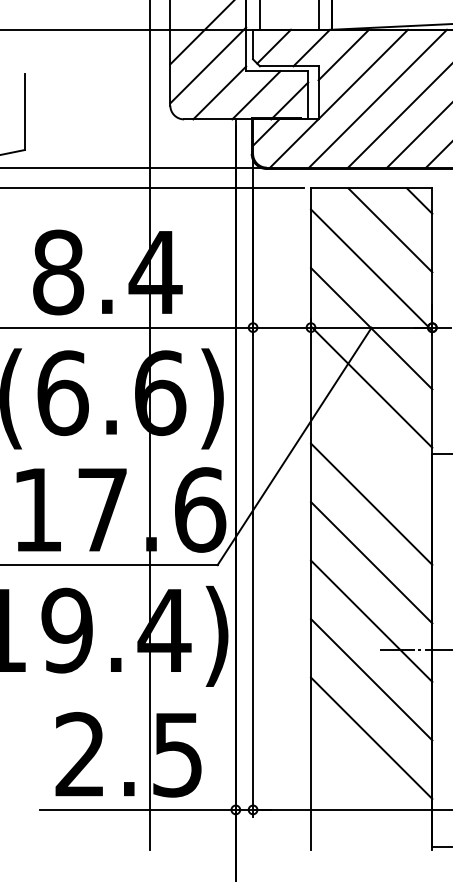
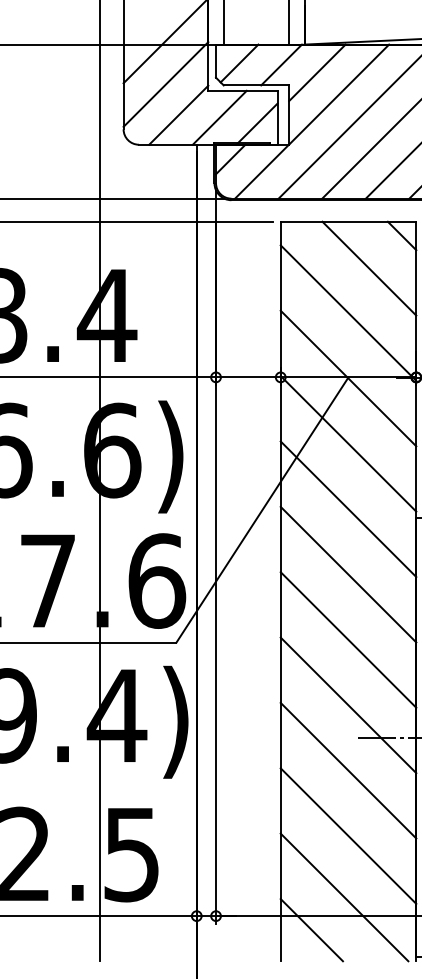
line: (371, 445) -> (348, 509), added
line: (368, 793) -> (344, 897), added
line: (338, 822) -> (311, 930), added

